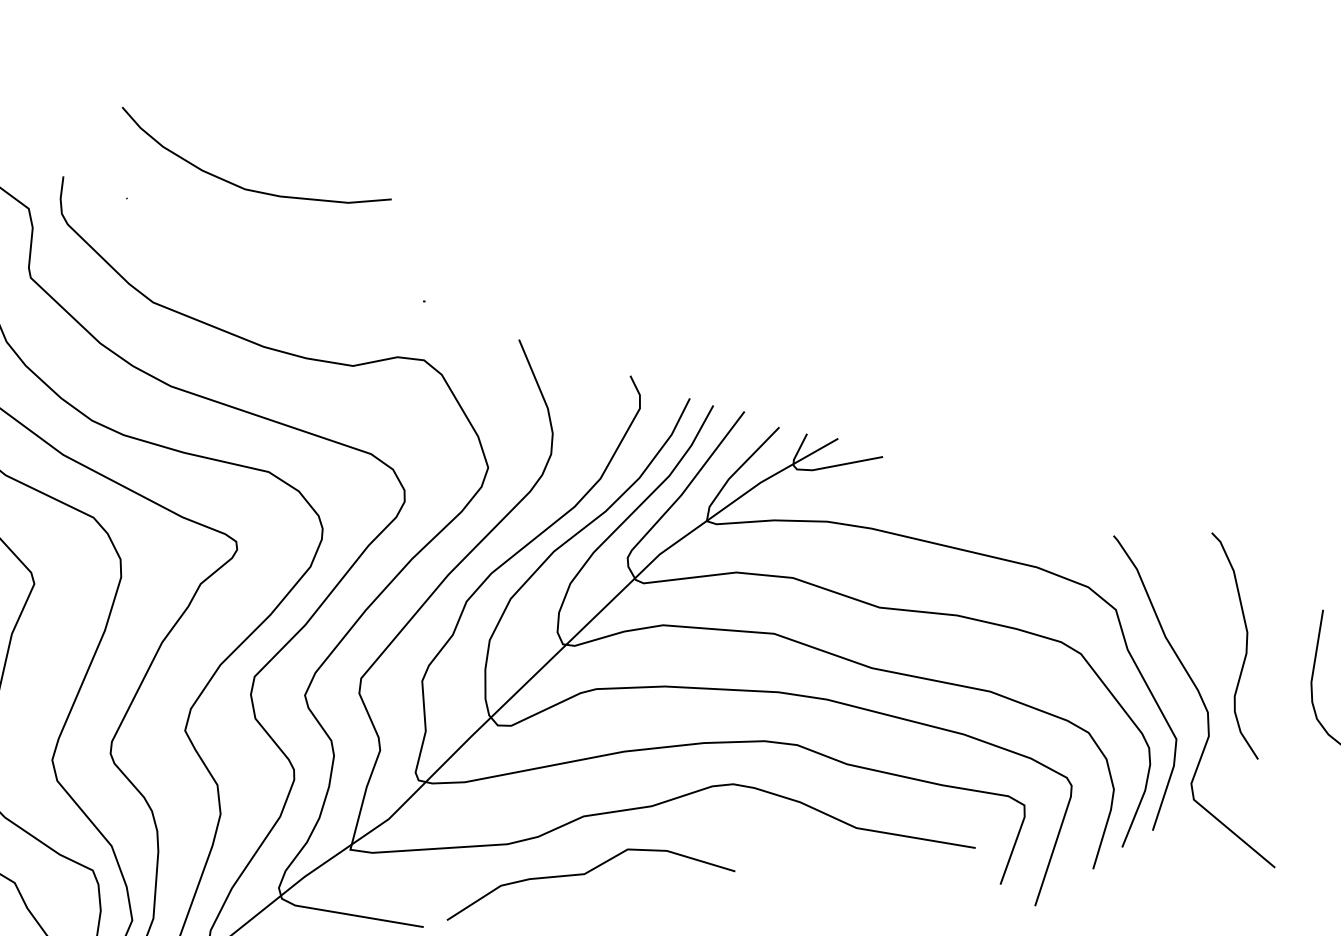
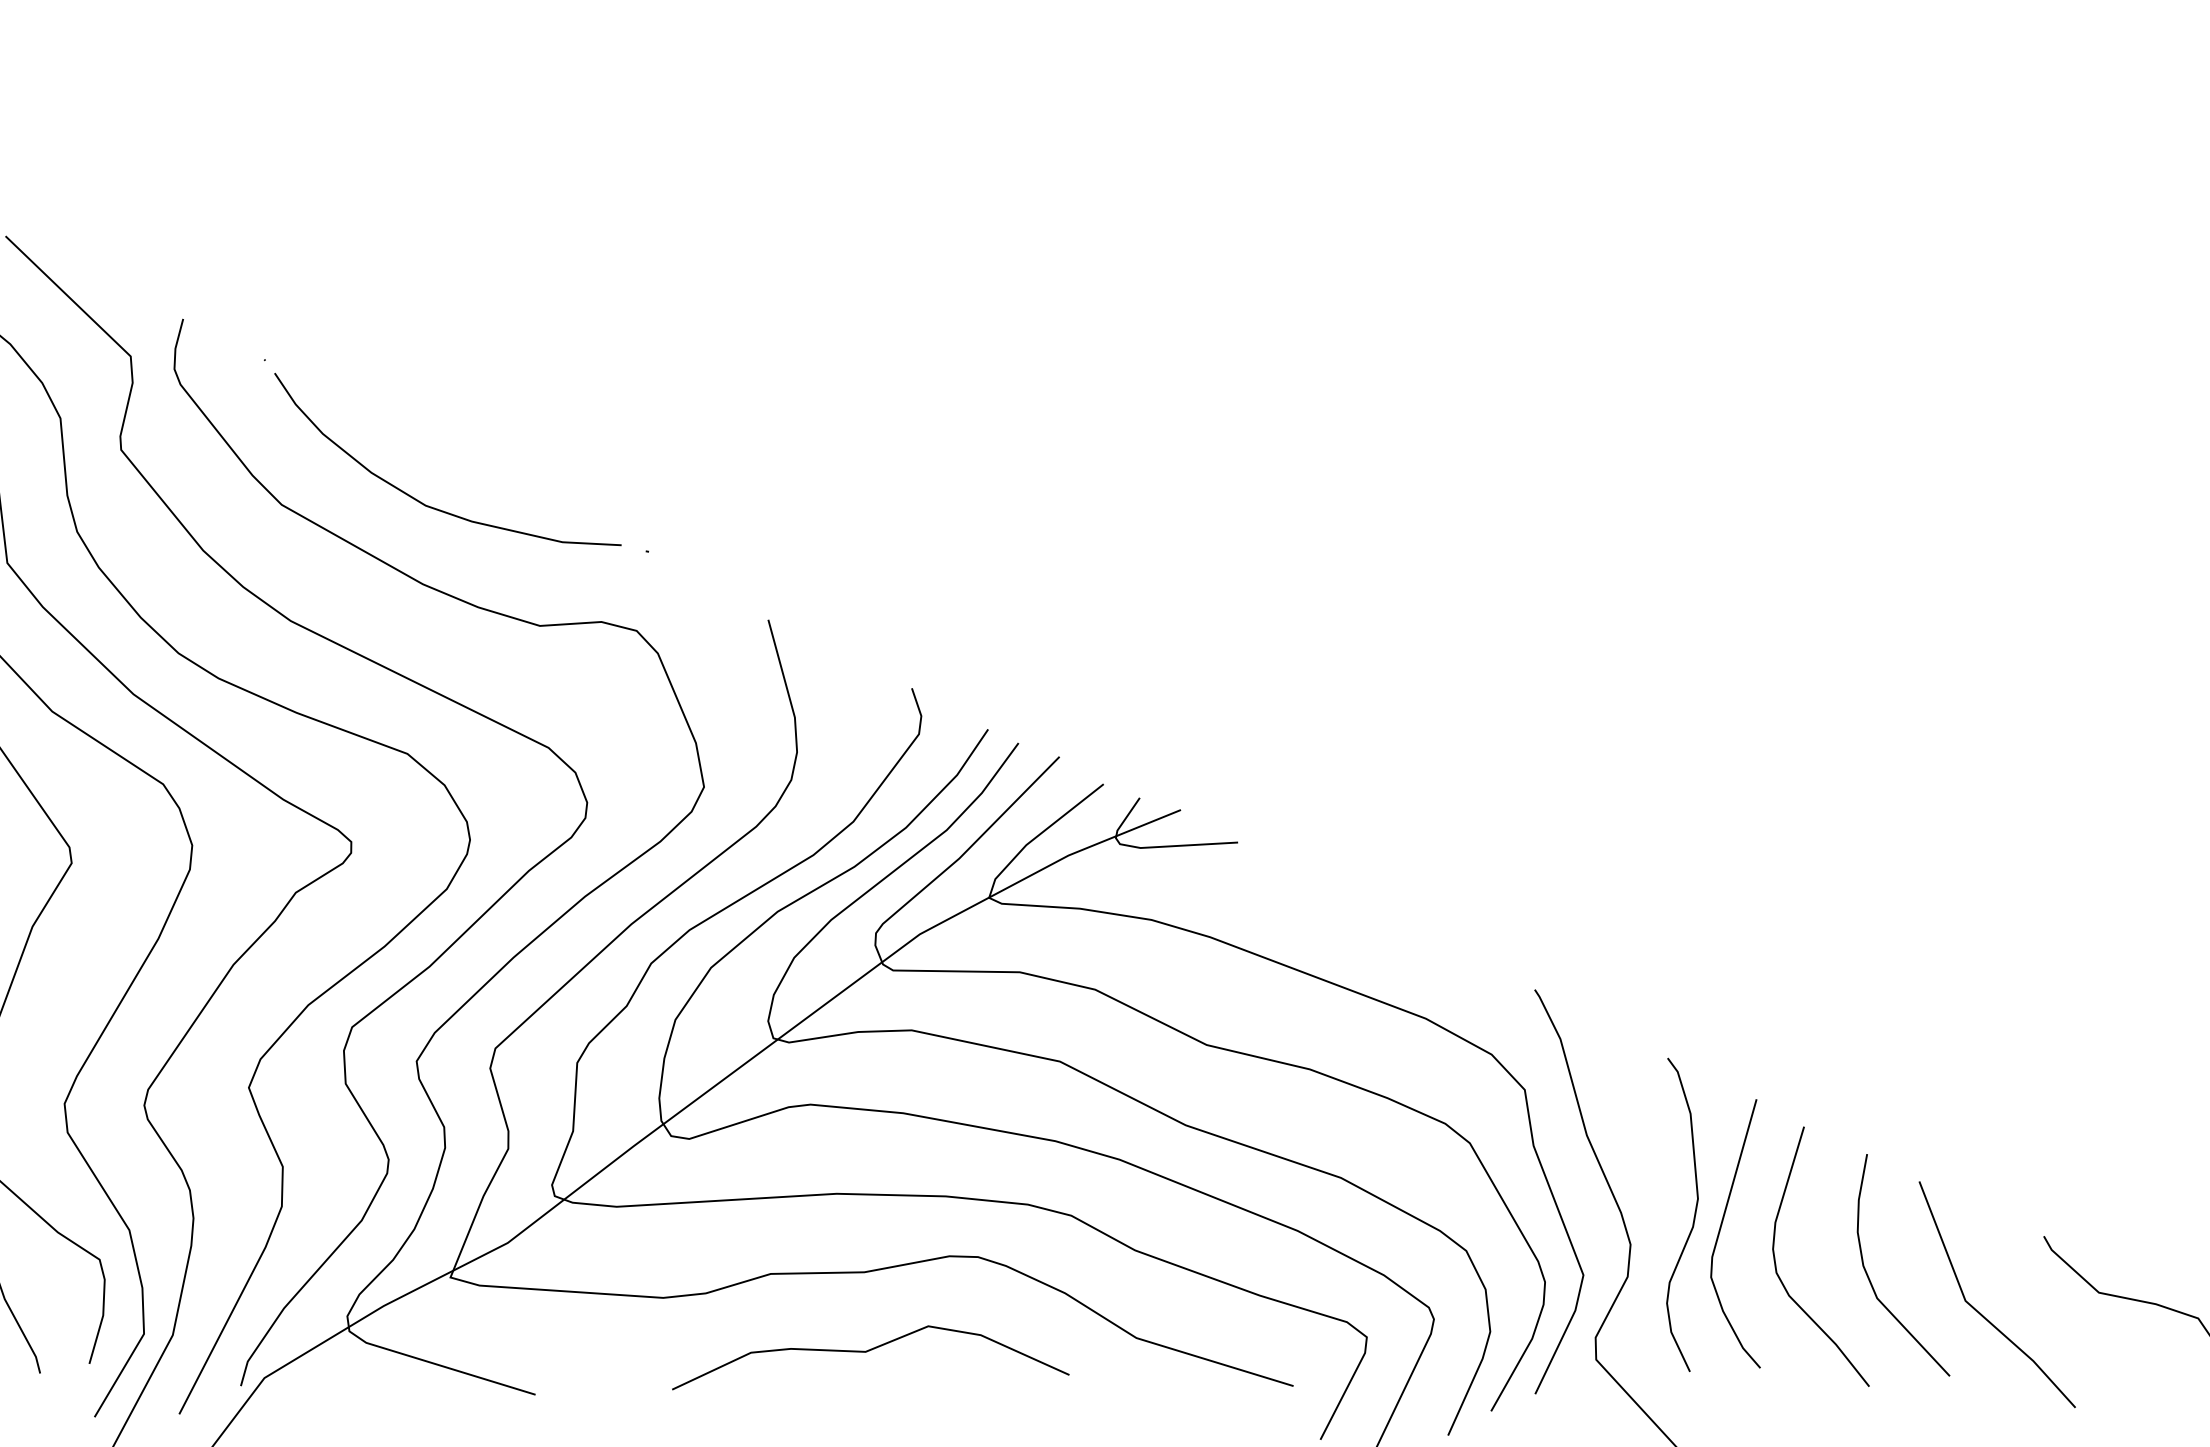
curve: (240, 186) -> (419, 500), moved
curve: (1245, 646) -> (1693, 1217), moved
curve: (1272, 692) -> (1721, 1228), added
curve: (585, 874) -> (867, 1352), moved

